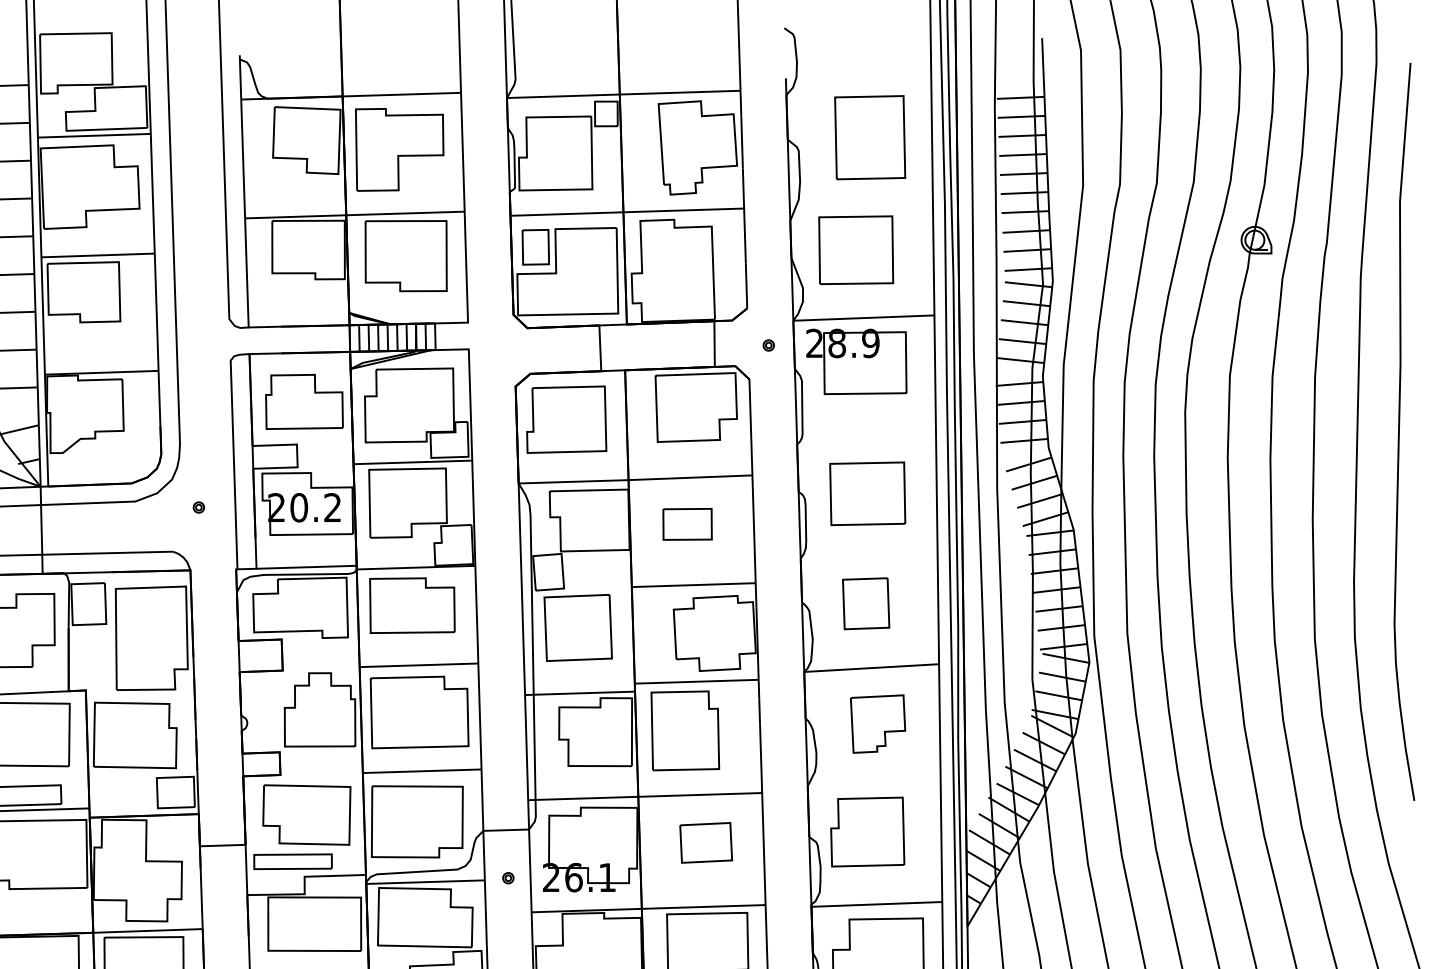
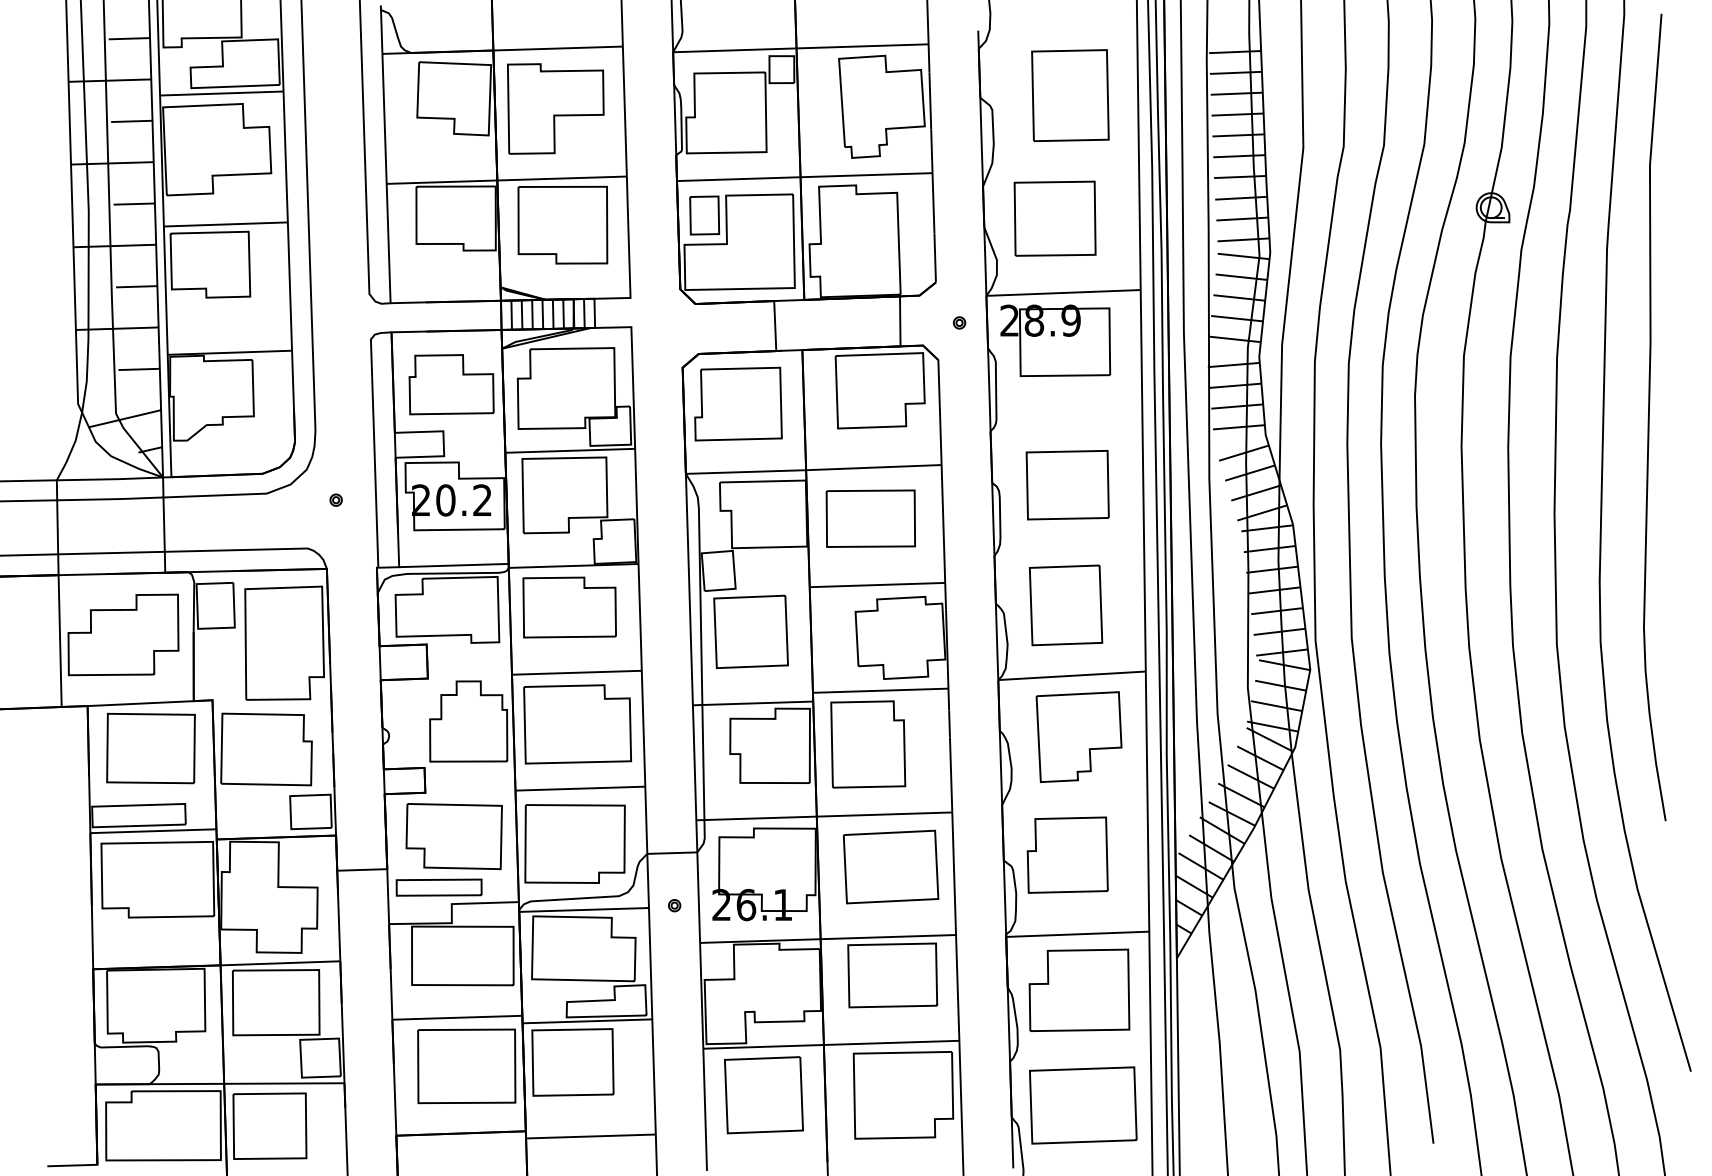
part: (687, 524) -> (870, 518), size x1.67
part: (865, 603) -> (1065, 605), size x1.43
part: (877, 723) -> (1078, 736), size x1.43
part: (705, 842) -> (890, 866), size x1.67

